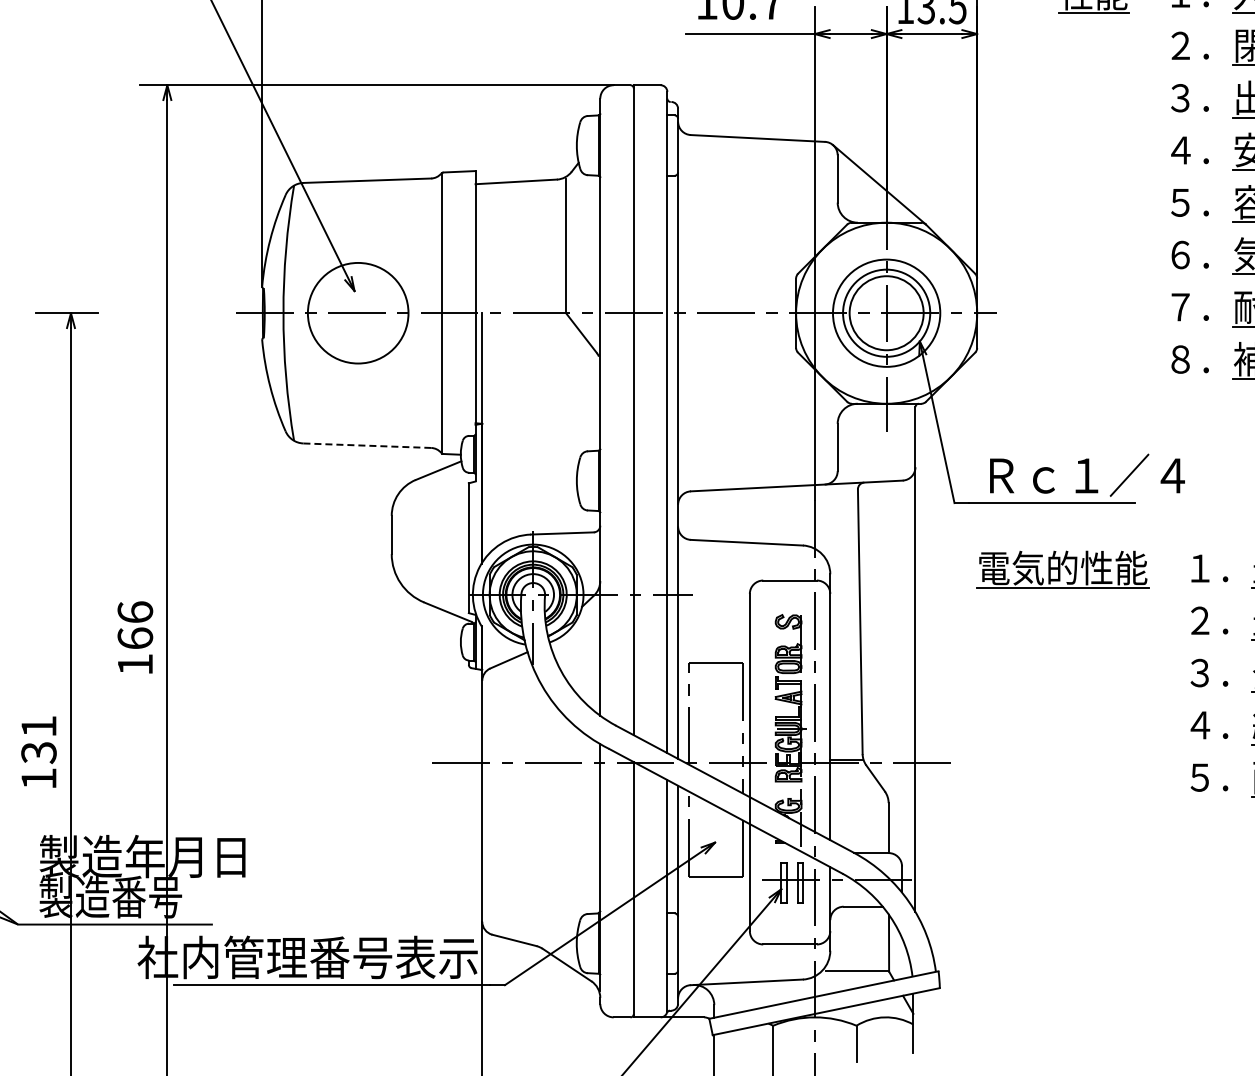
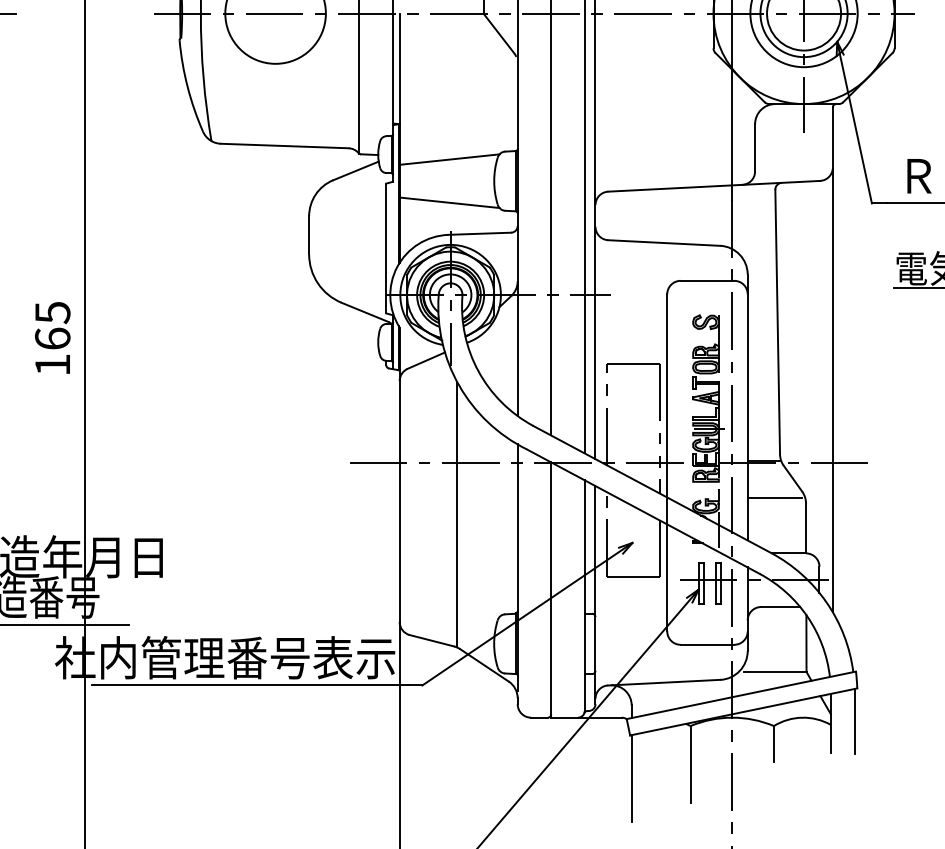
line: (367, 445) -> (284, 145), dashed -> solid
line: (532, 459) -> (449, 159), added
line: (532, 502) -> (449, 202), added
text: (135, 612) -> (52, 312), 166 -> 165
line: (857, 797) -> (774, 497), added
line: (539, 813) -> (456, 513), added
line: (937, 1020) -> (854, 720), added

